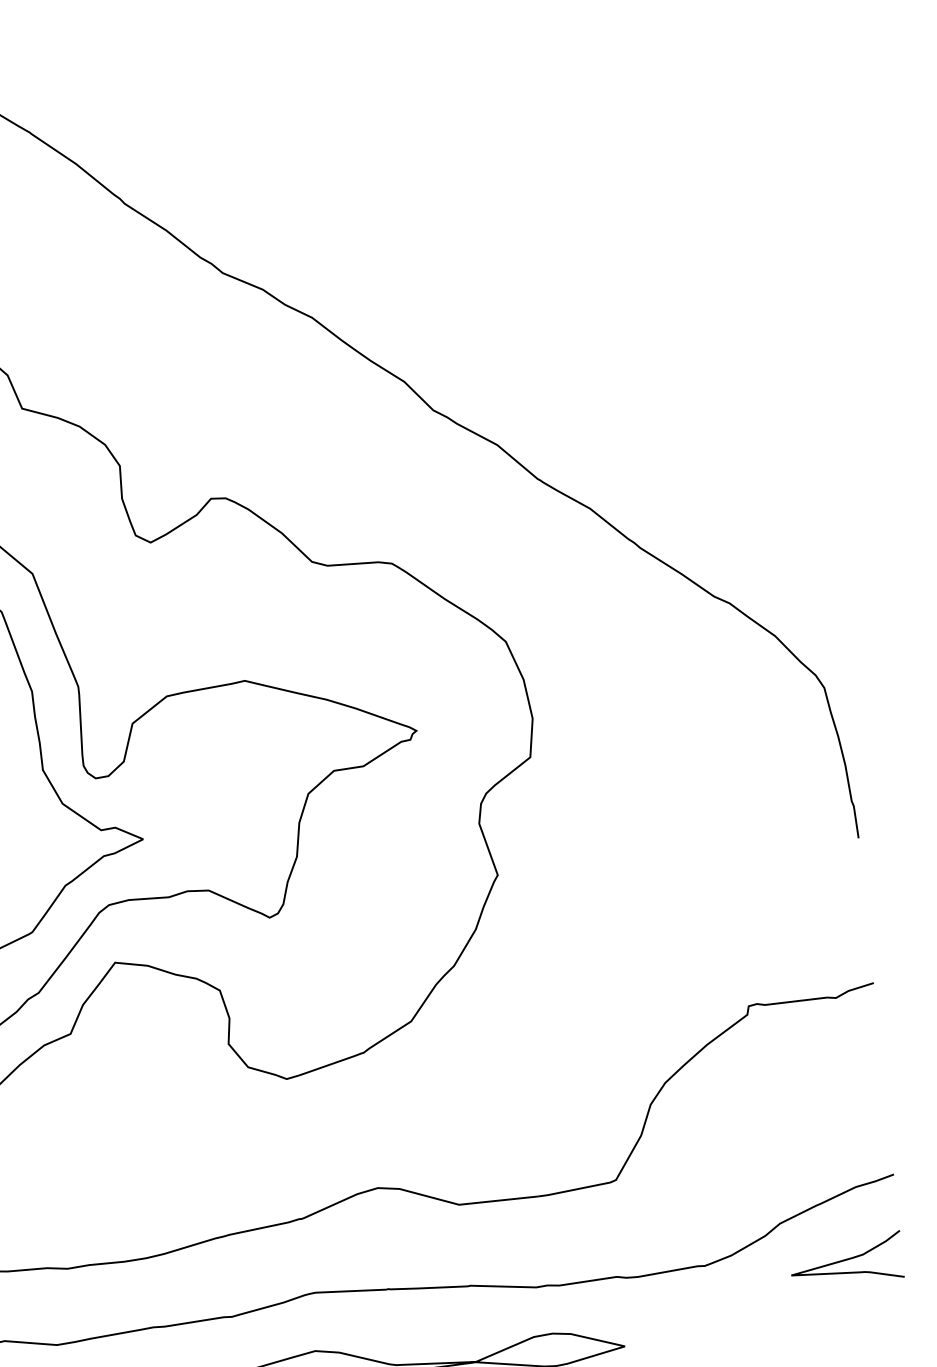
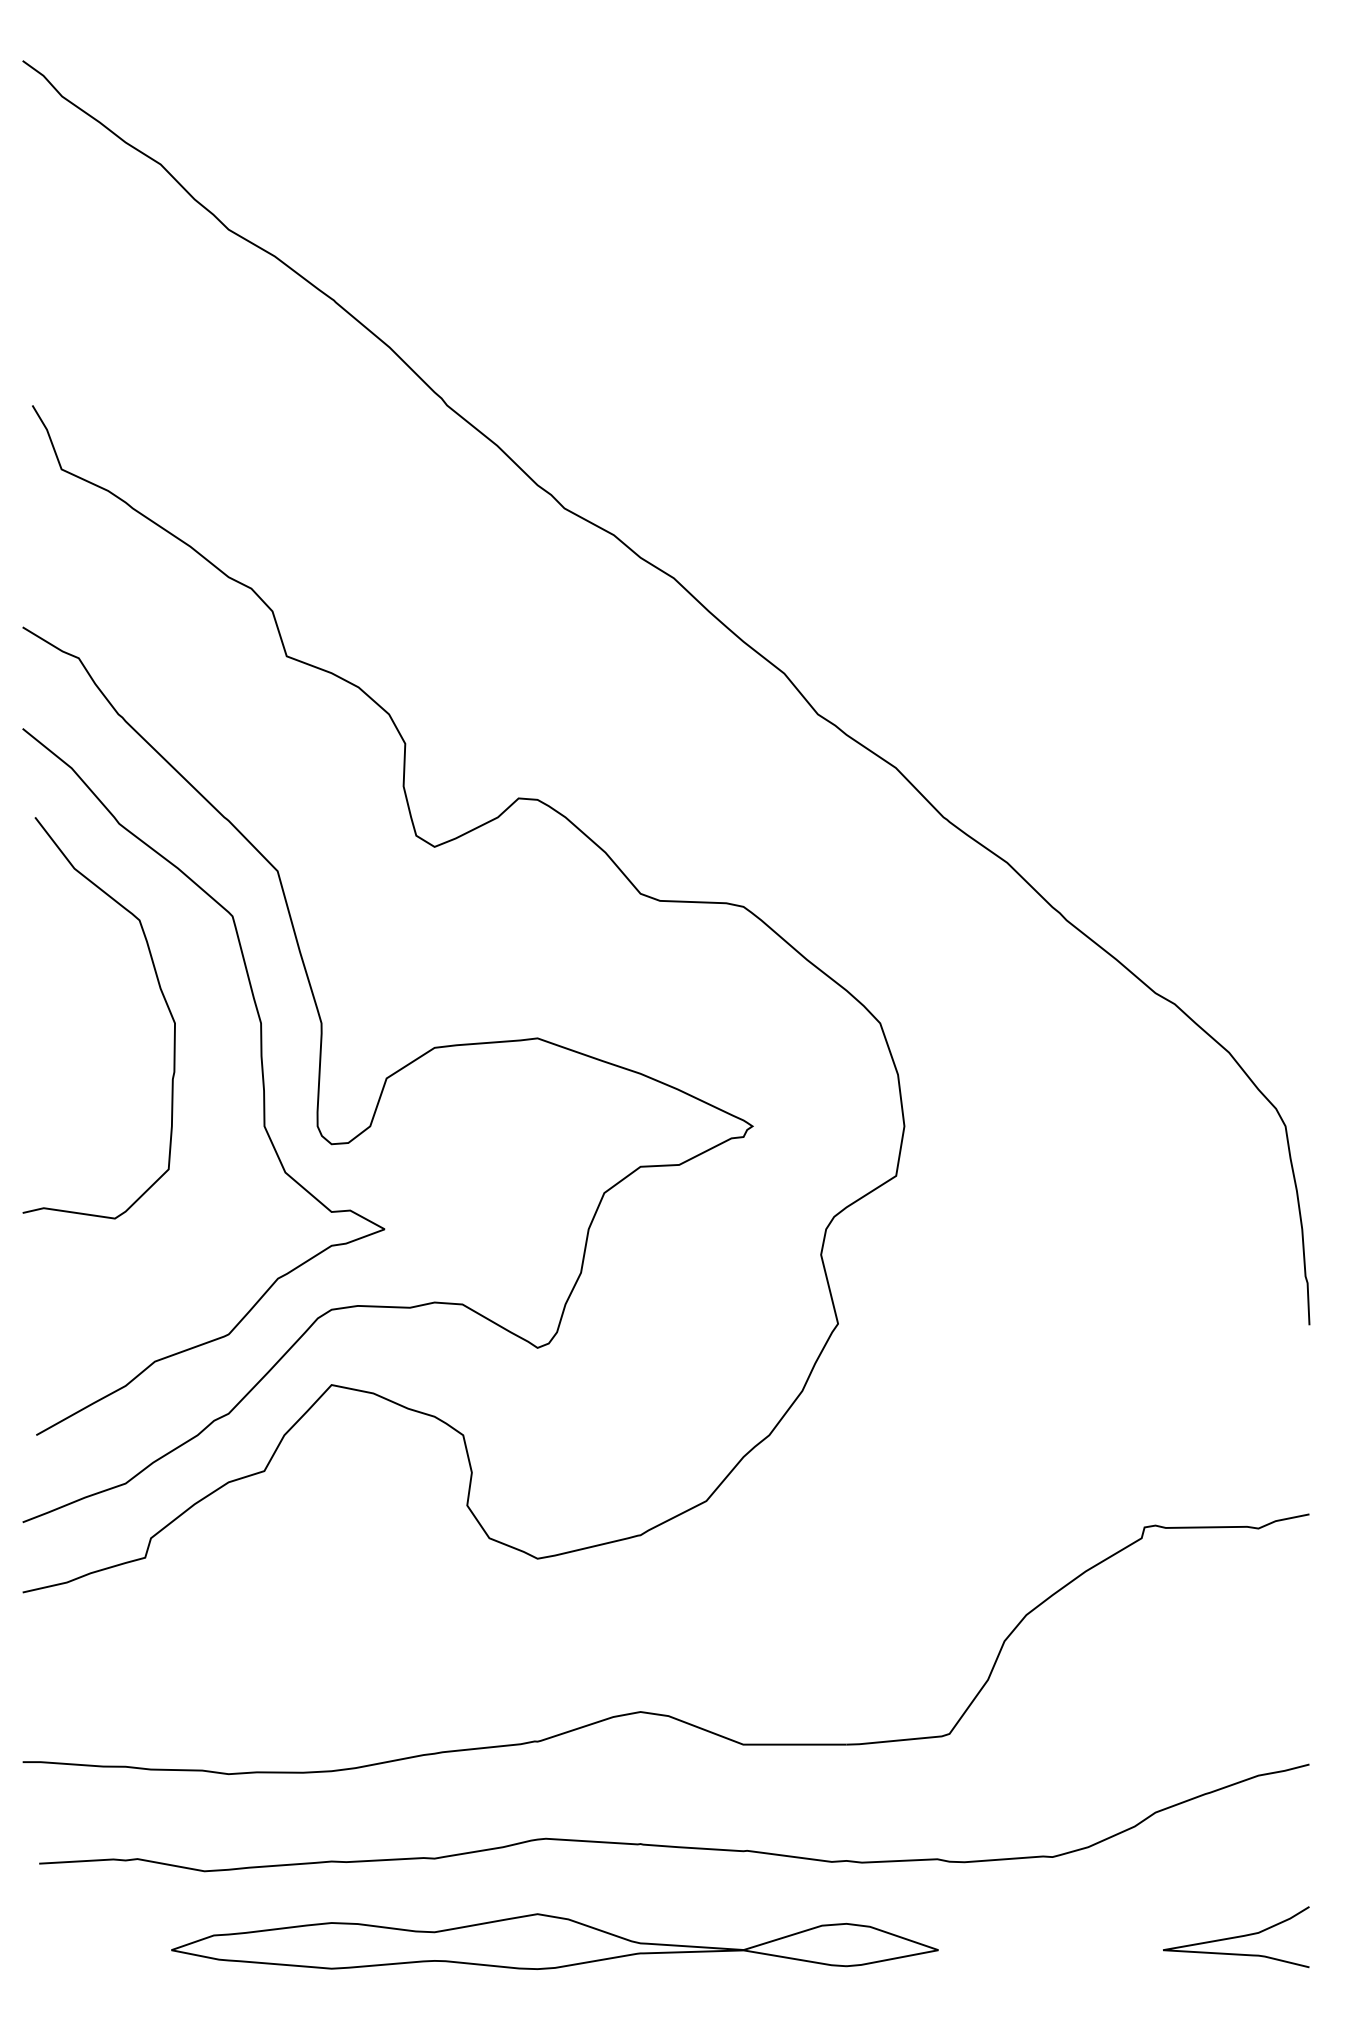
curve: (846, 1259) -> (1236, 1937), moved

